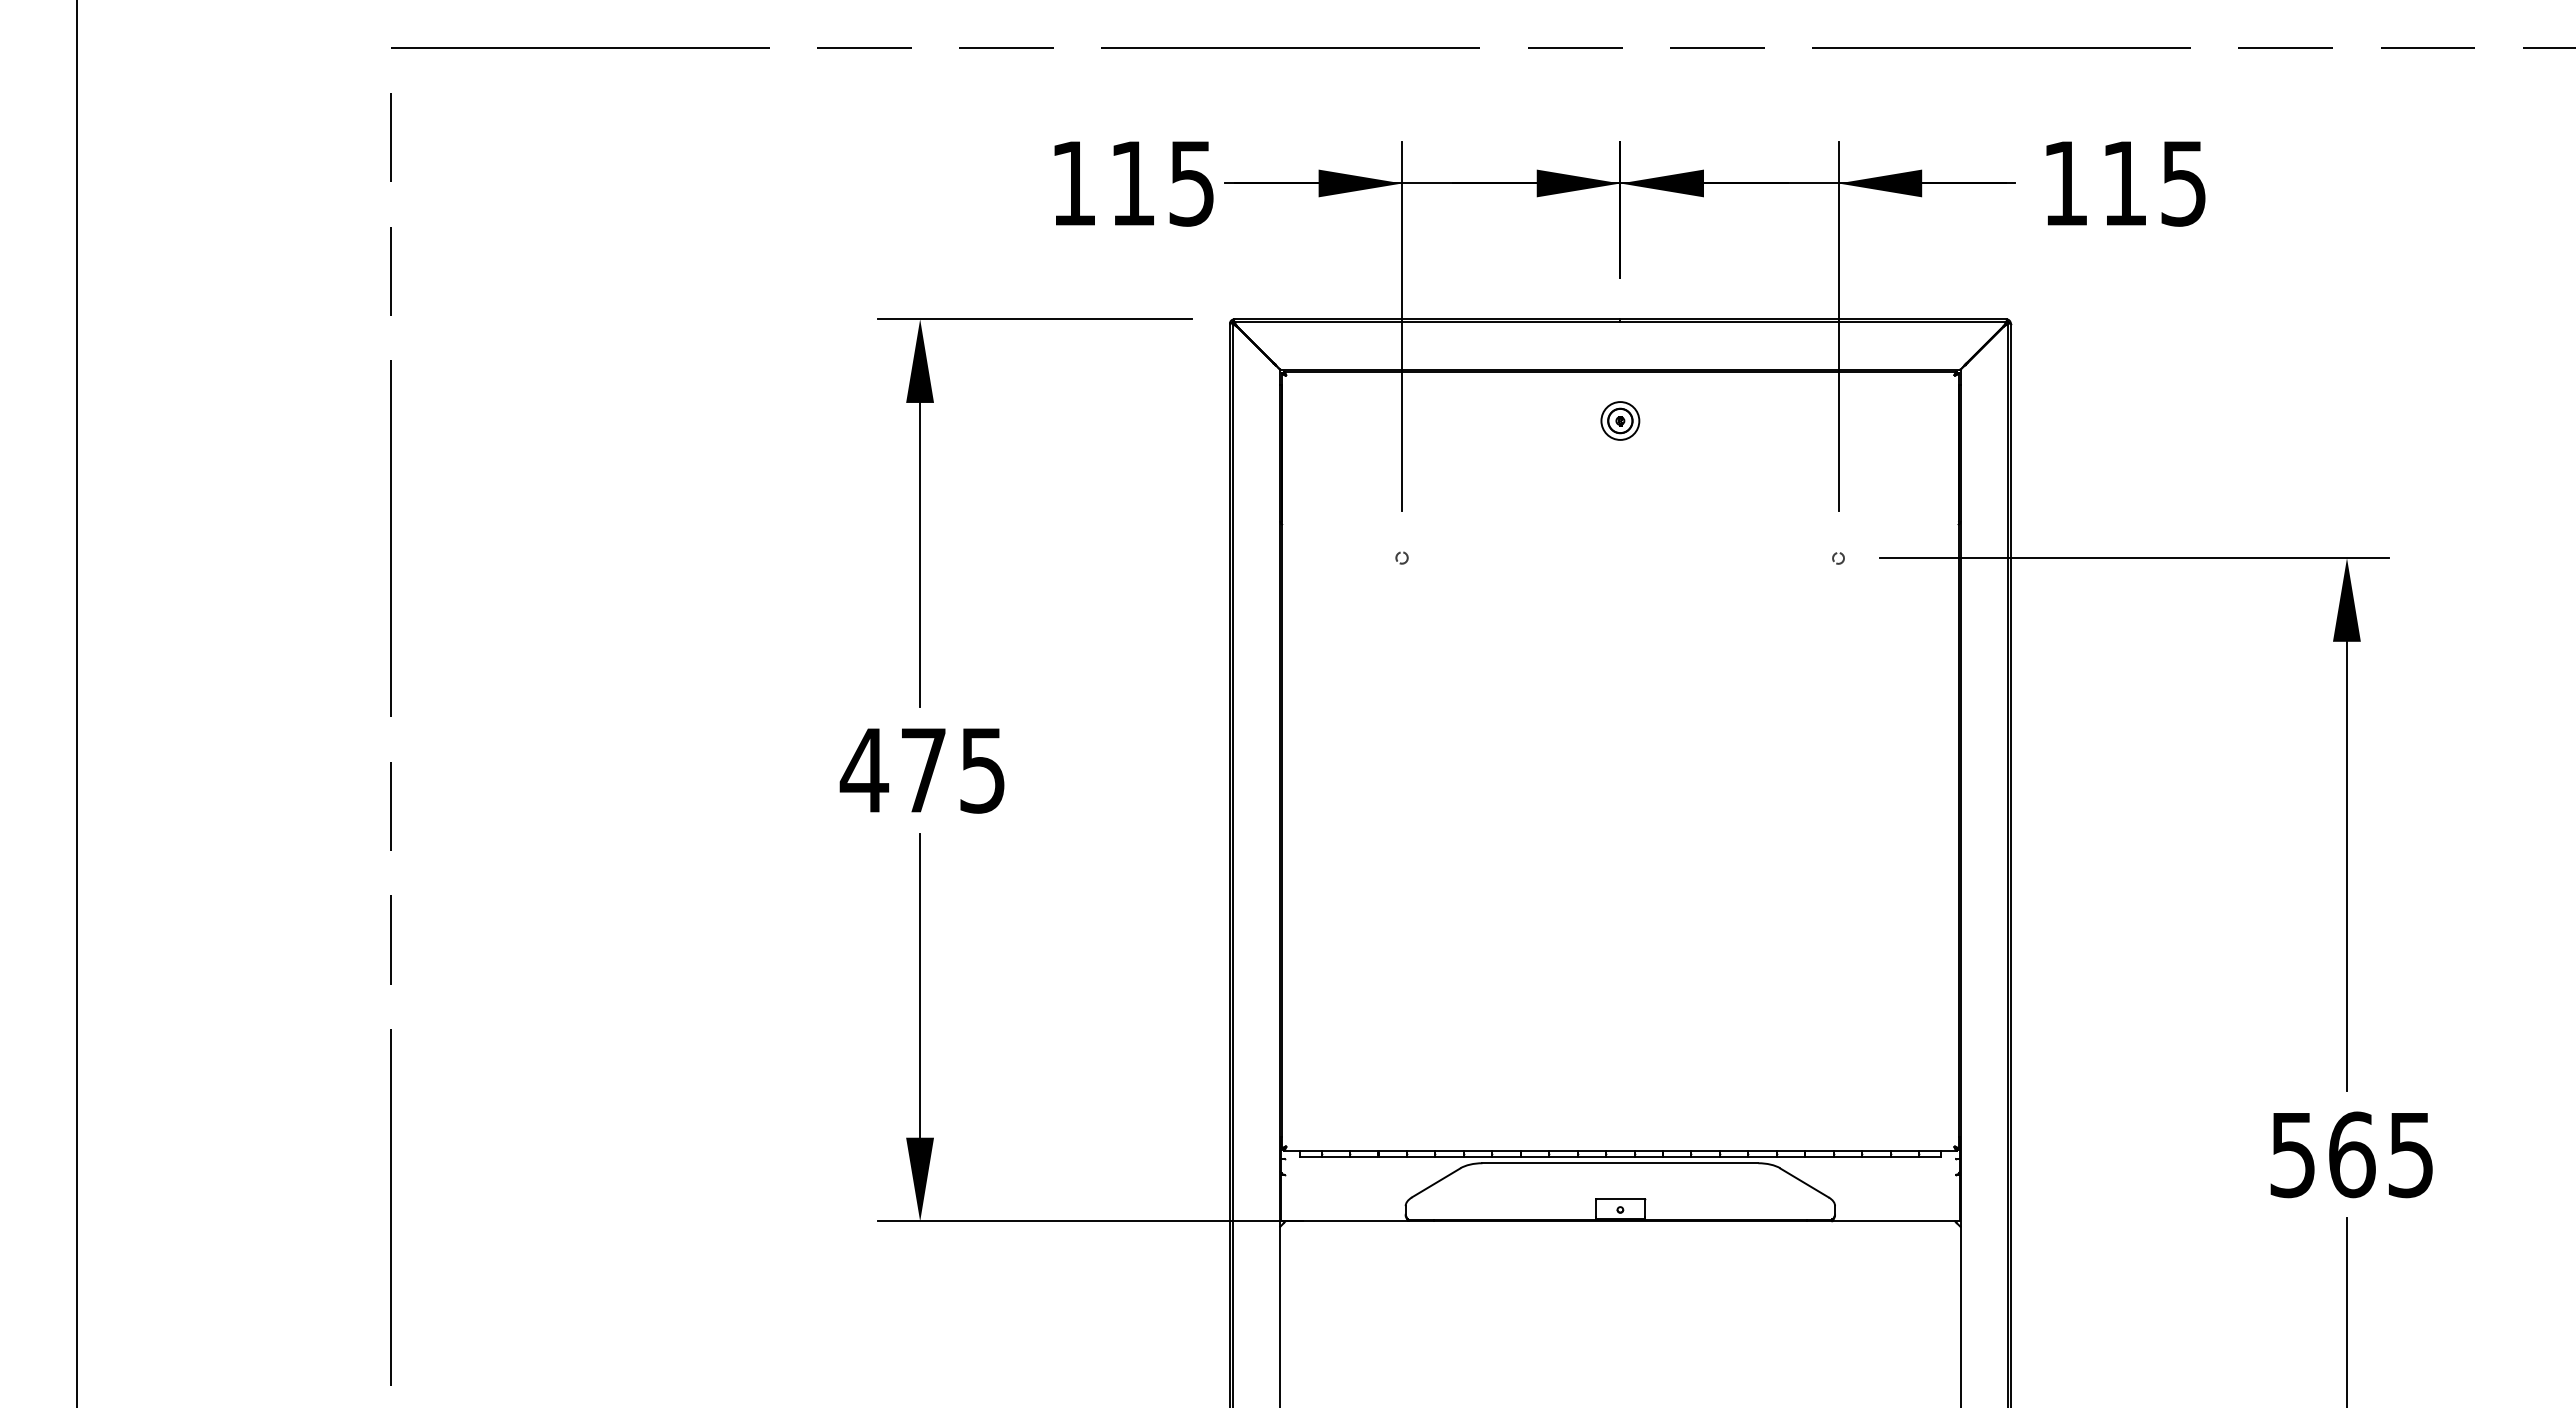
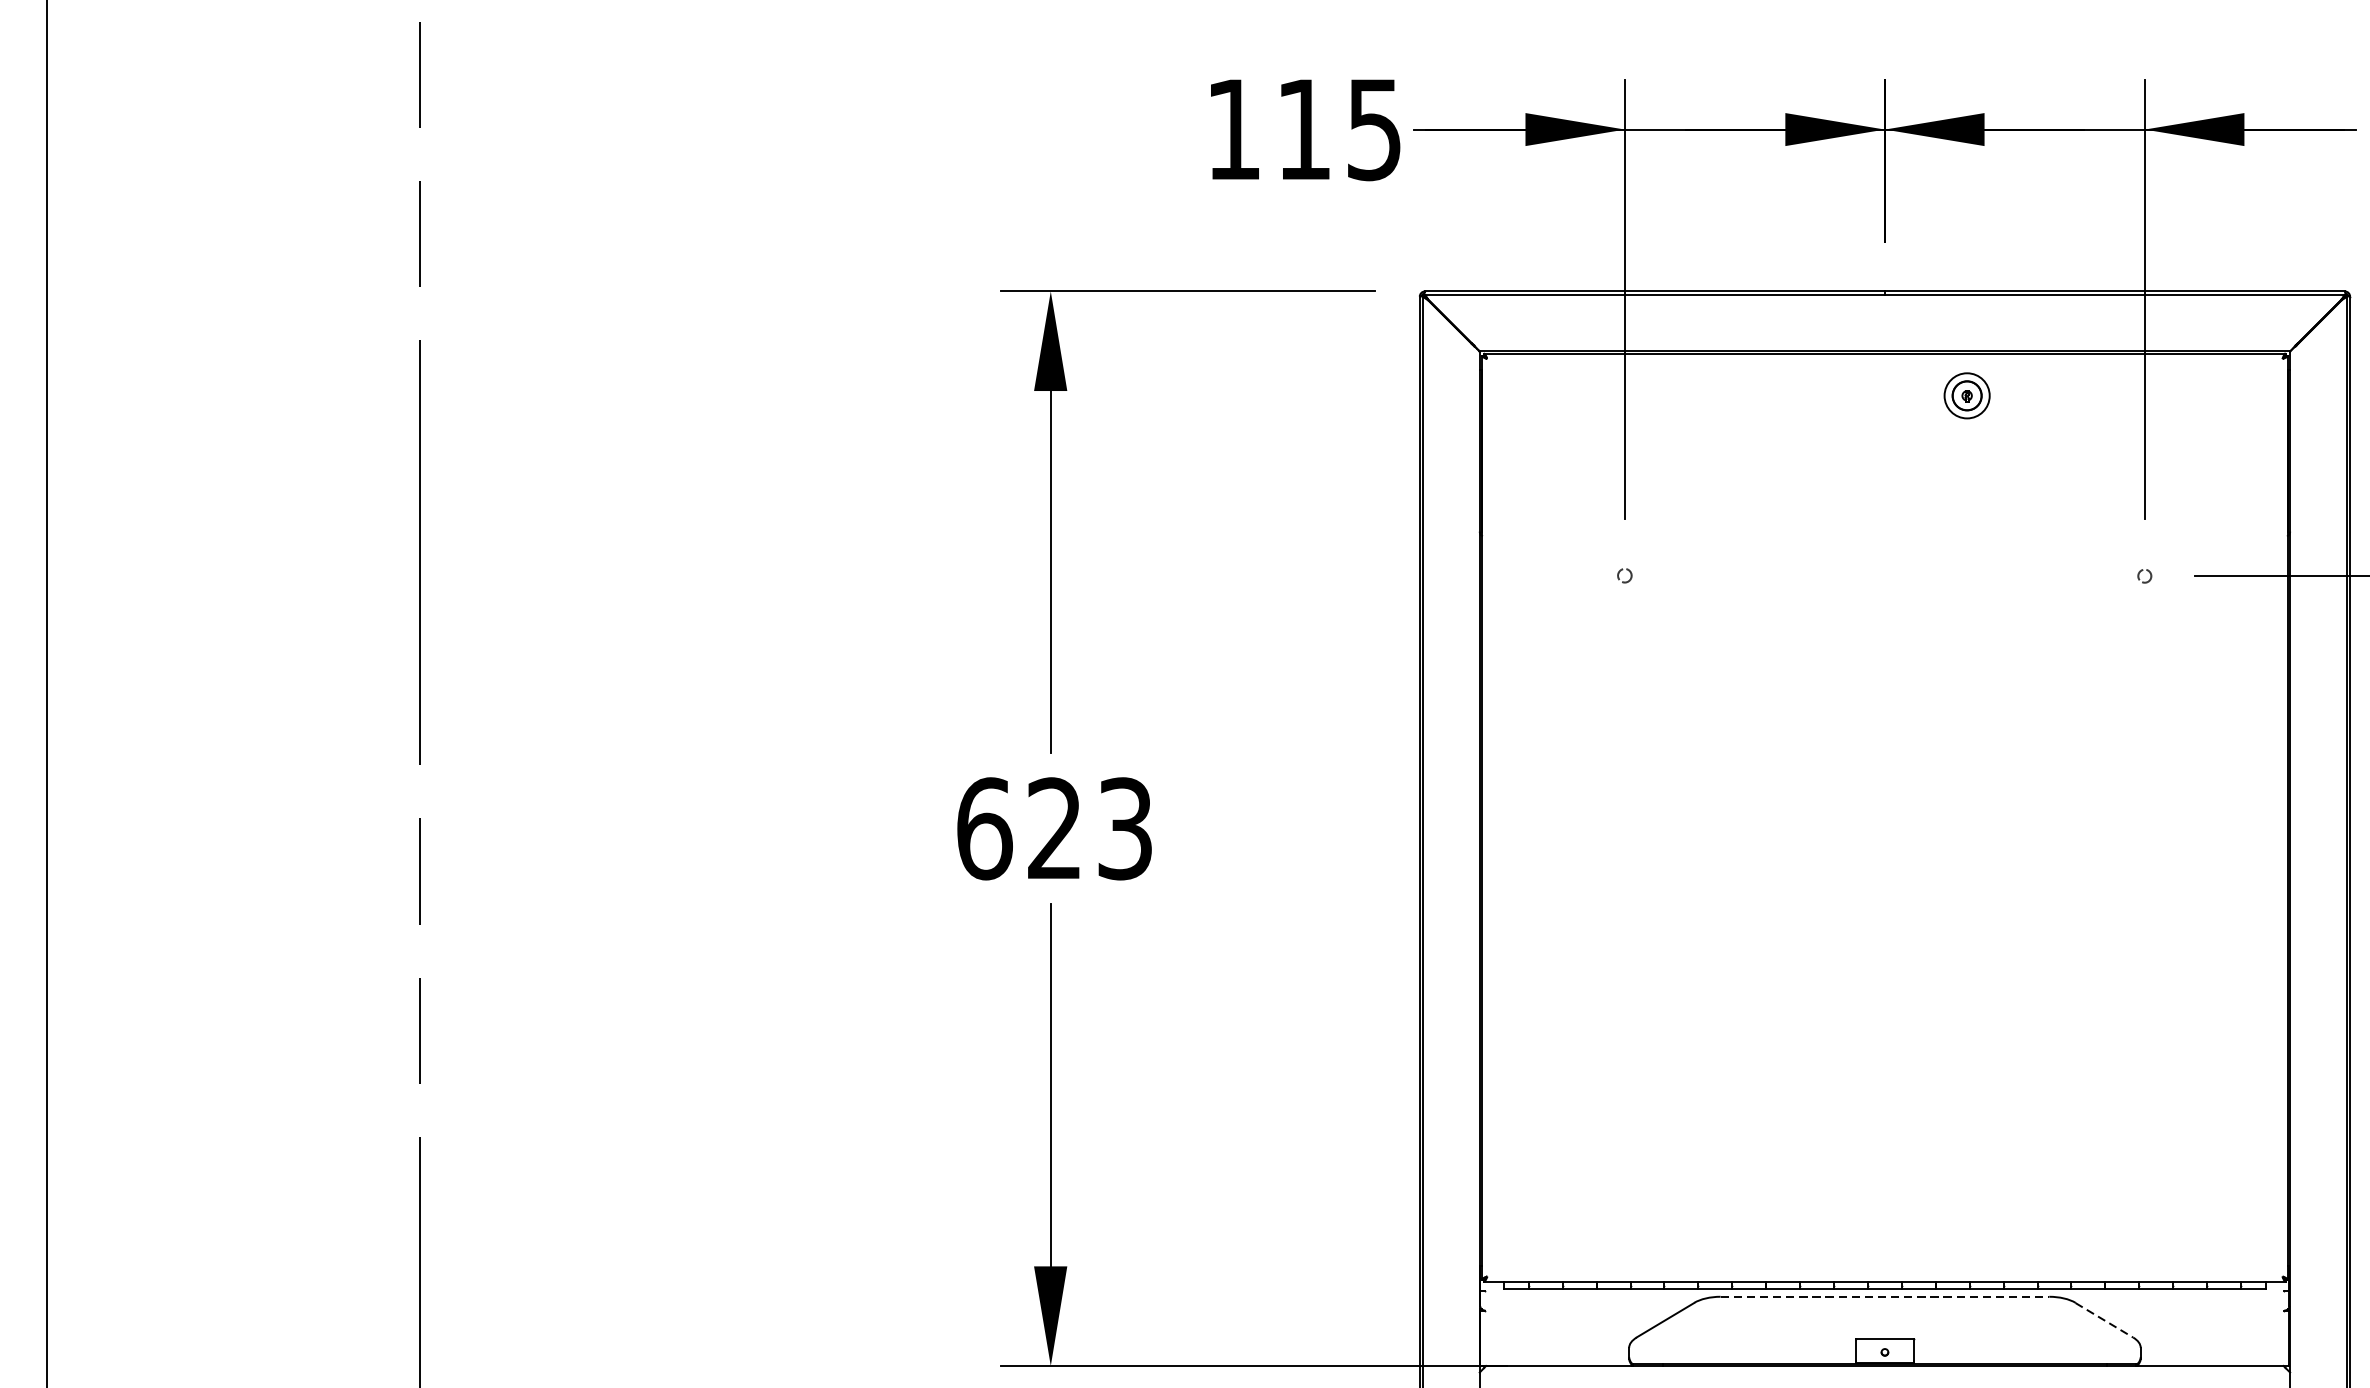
part: (1620, 420) -> (1967, 395), moved
text: (921, 770) -> (1052, 828), 475 -> 623
line: (1620, 1163) -> (1885, 1297), solid -> dashed
line: (1804, 1183) -> (2104, 1320), solid -> dashed

